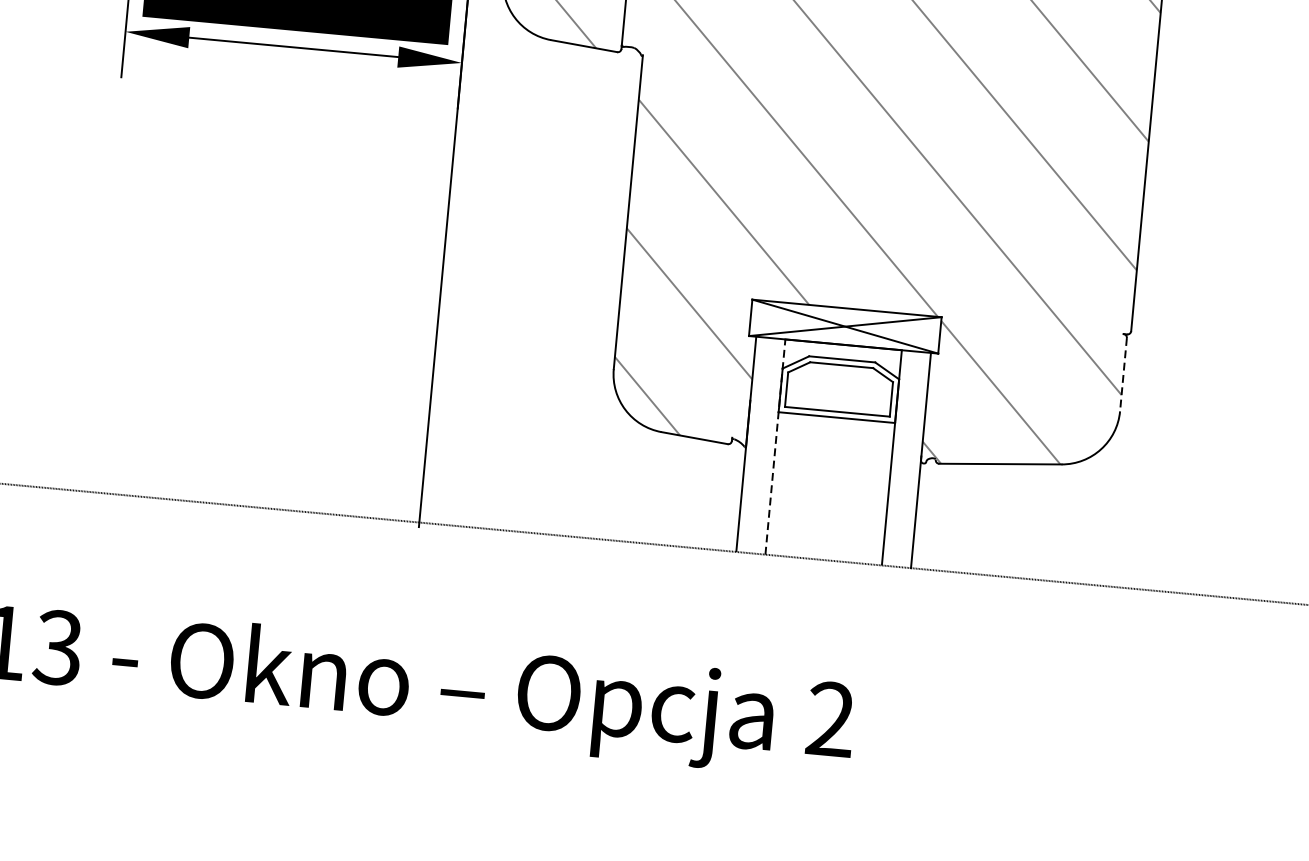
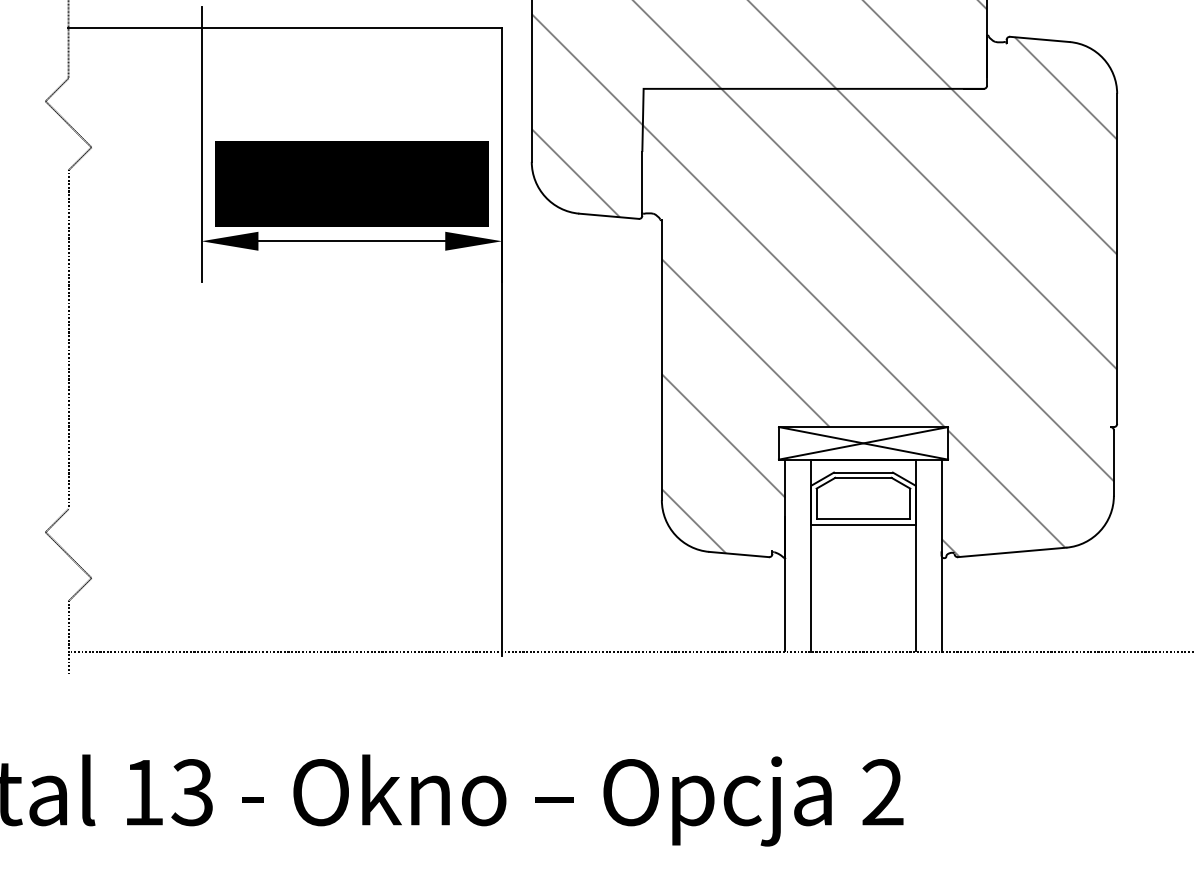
line: (1122, 375) -> (1113, 463), dashed -> solid
line: (775, 446) -> (811, 555), dashed -> solid

